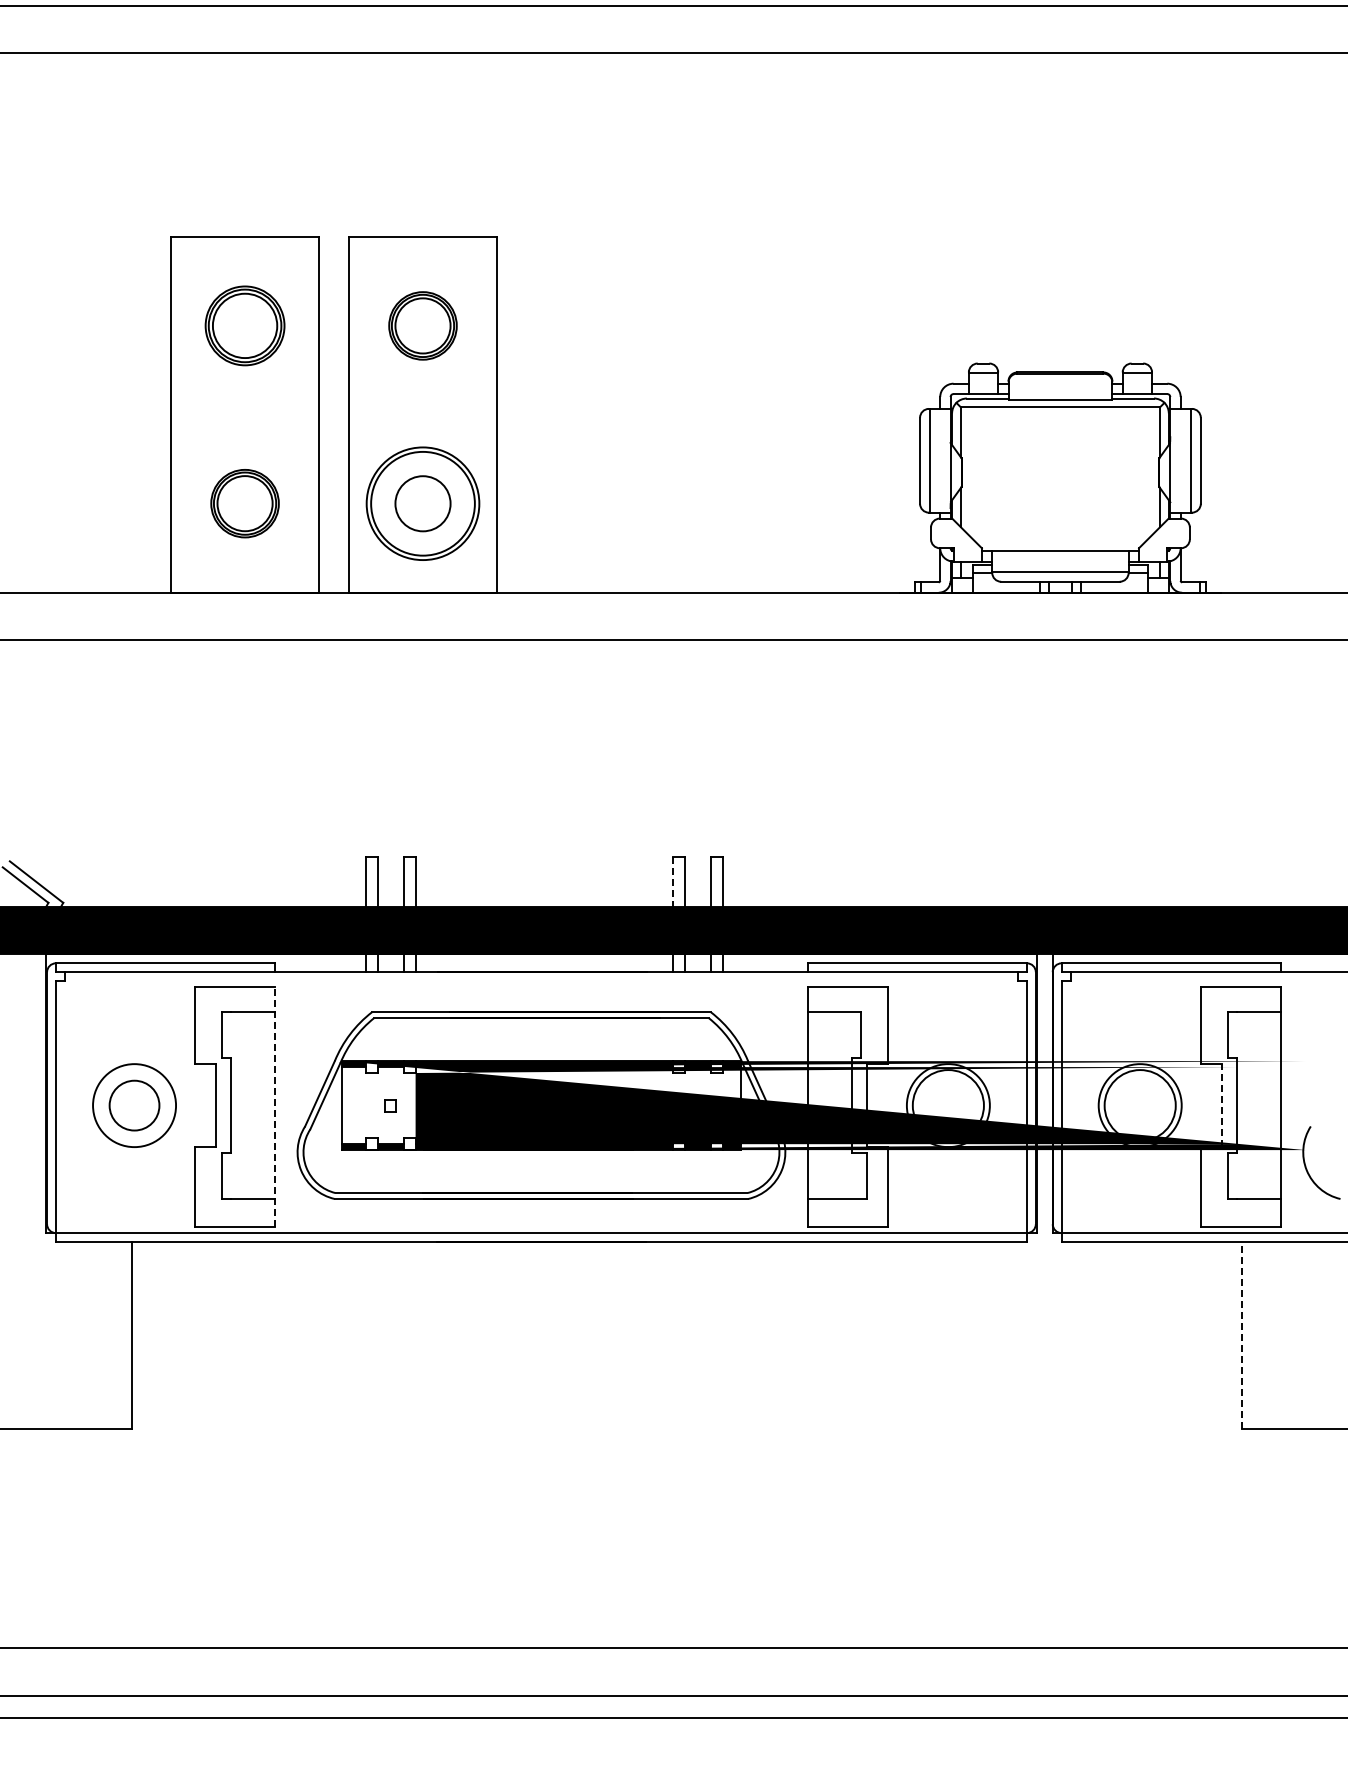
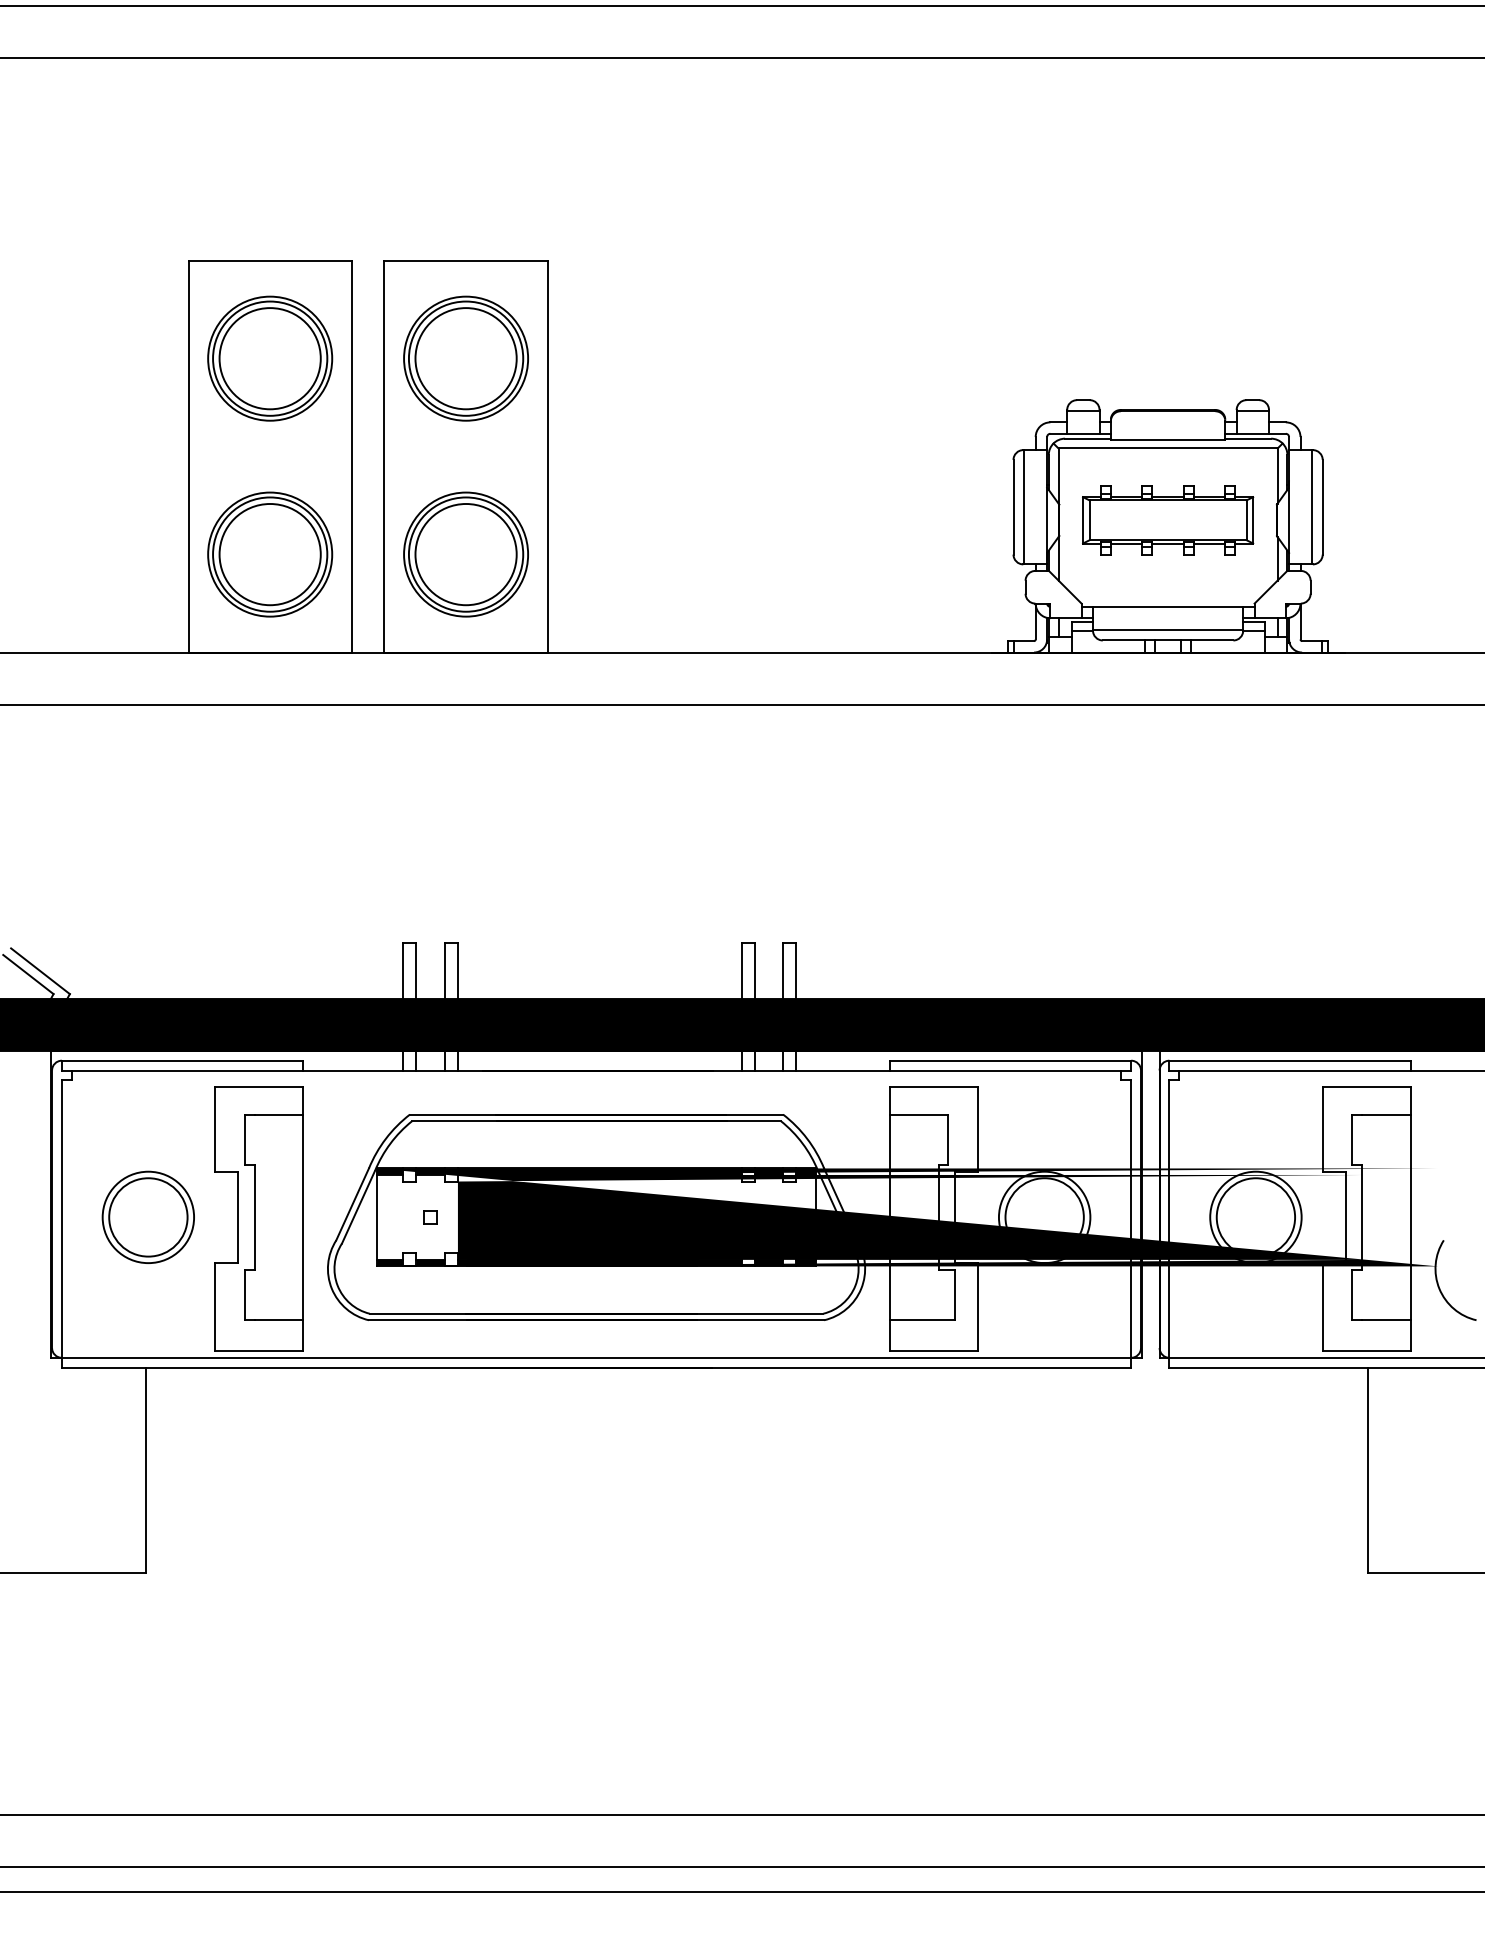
part: (244, 325) -> (269, 358), size x1.43
part: (422, 325) -> (465, 358), size x1.67
part: (1060, 472) -> (1168, 520), added
part: (244, 503) -> (269, 554), size x1.67
circle: (422, 503) -> (465, 554), size x1.67
line: (673, 882) -> (741, 971), dashed -> solid
circle: (134, 1105) -> (148, 1217), size x1.43
line: (1221, 1105) -> (1345, 1217), dashed -> solid
line: (275, 1106) -> (303, 1218), dashed -> solid
line: (1242, 1334) -> (1368, 1469), dashed -> solid

